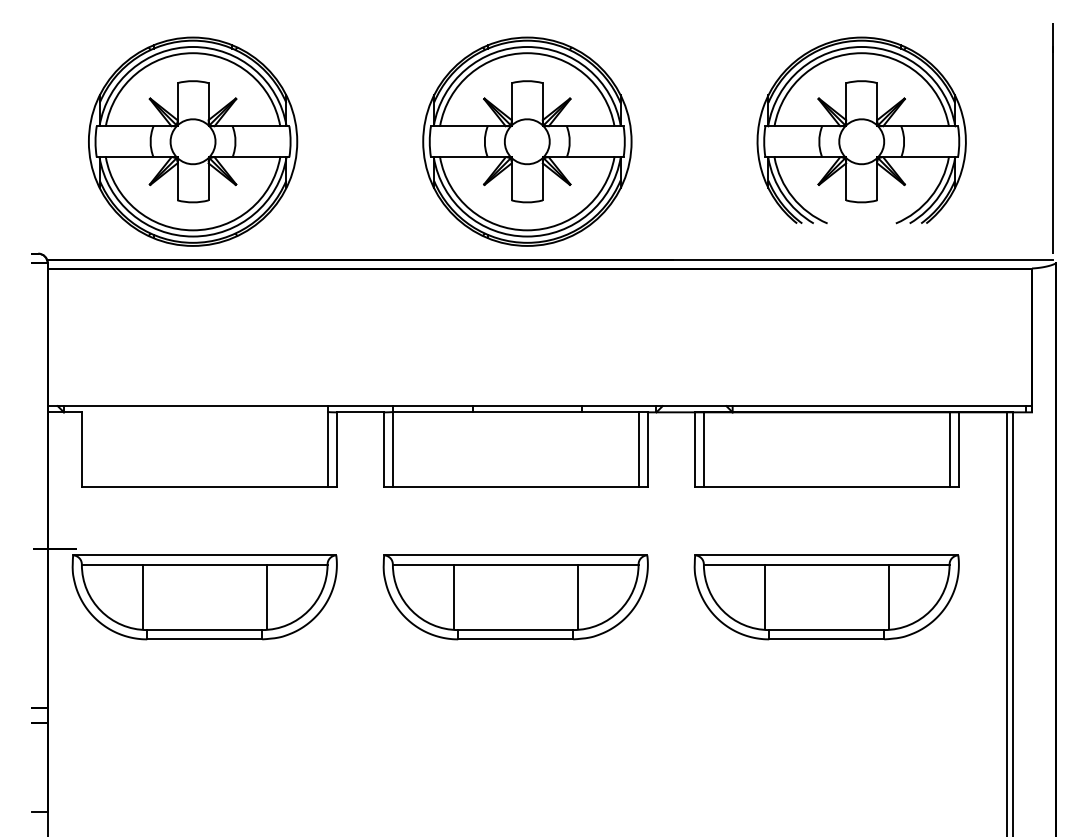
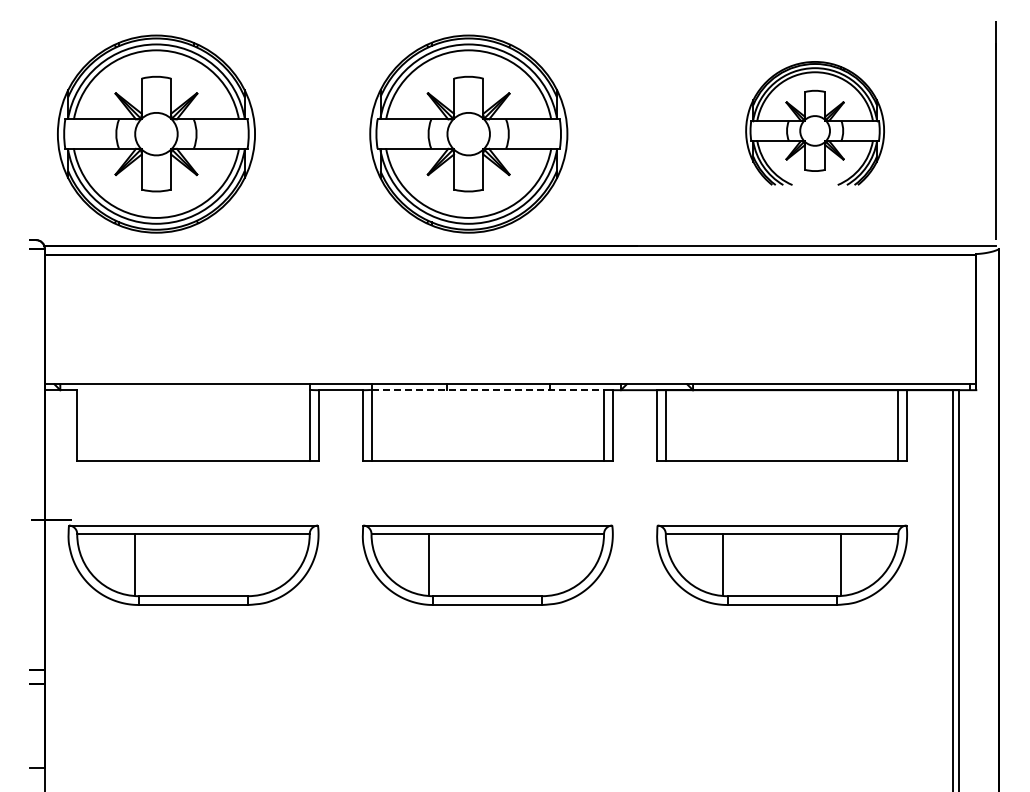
part: (861, 130) -> (814, 123), size x0.7
part: (193, 141) -> (156, 133), moved
part: (527, 141) -> (468, 133), moved
line: (516, 412) -> (488, 390), solid -> dashed
line: (267, 596) -> (252, 564), removed
line: (577, 596) -> (546, 564), removed

